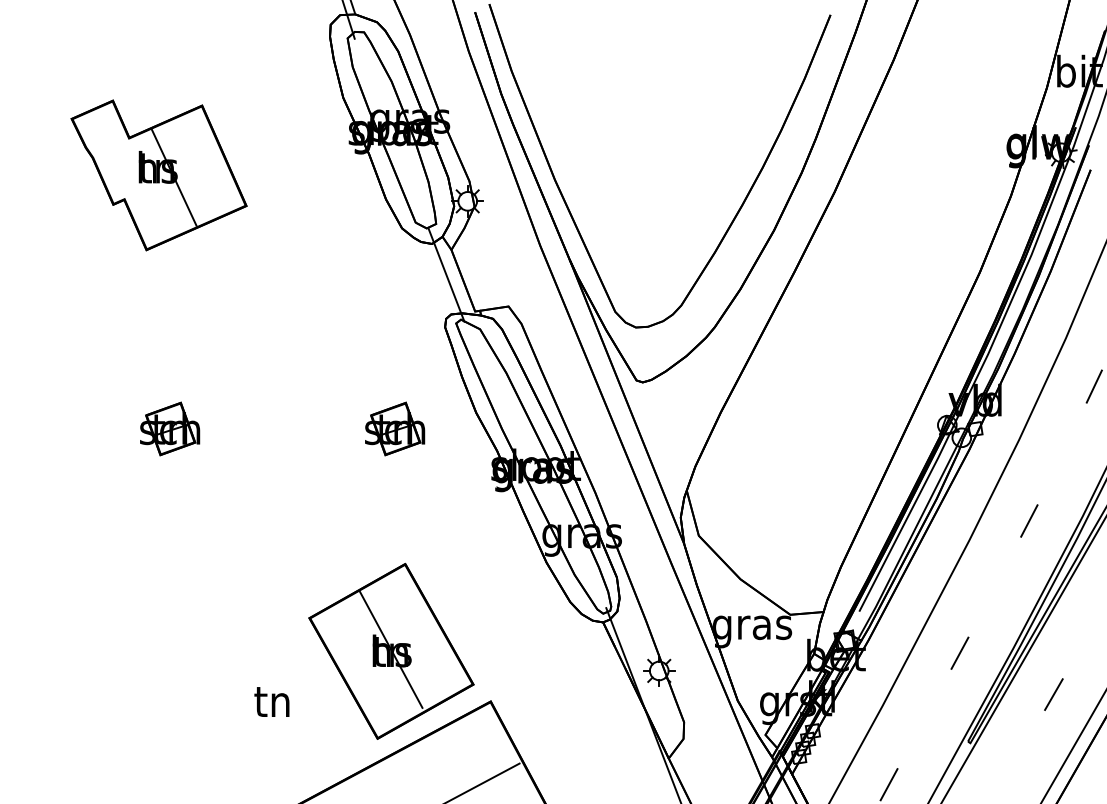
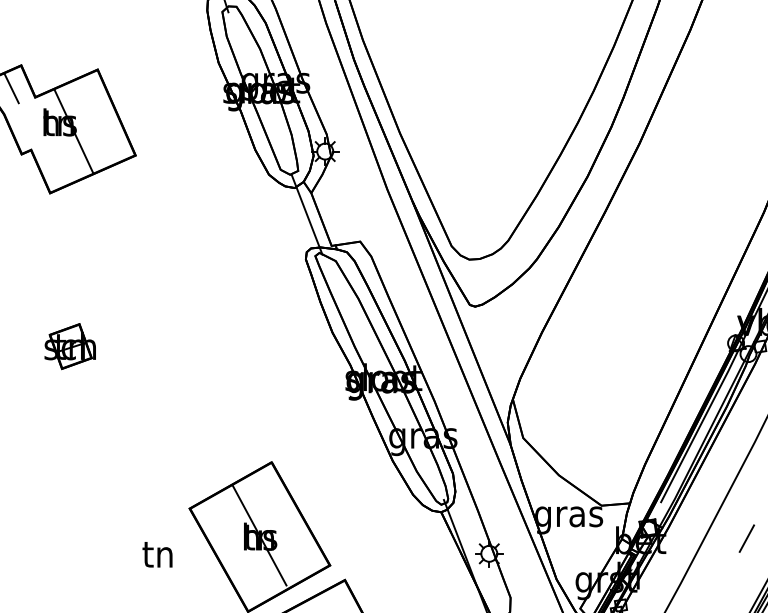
line: (101, 127) -> (11, 88), added
part: (395, 428) -> (263, 346), removed
text: (271, 701) -> (157, 554), moved

